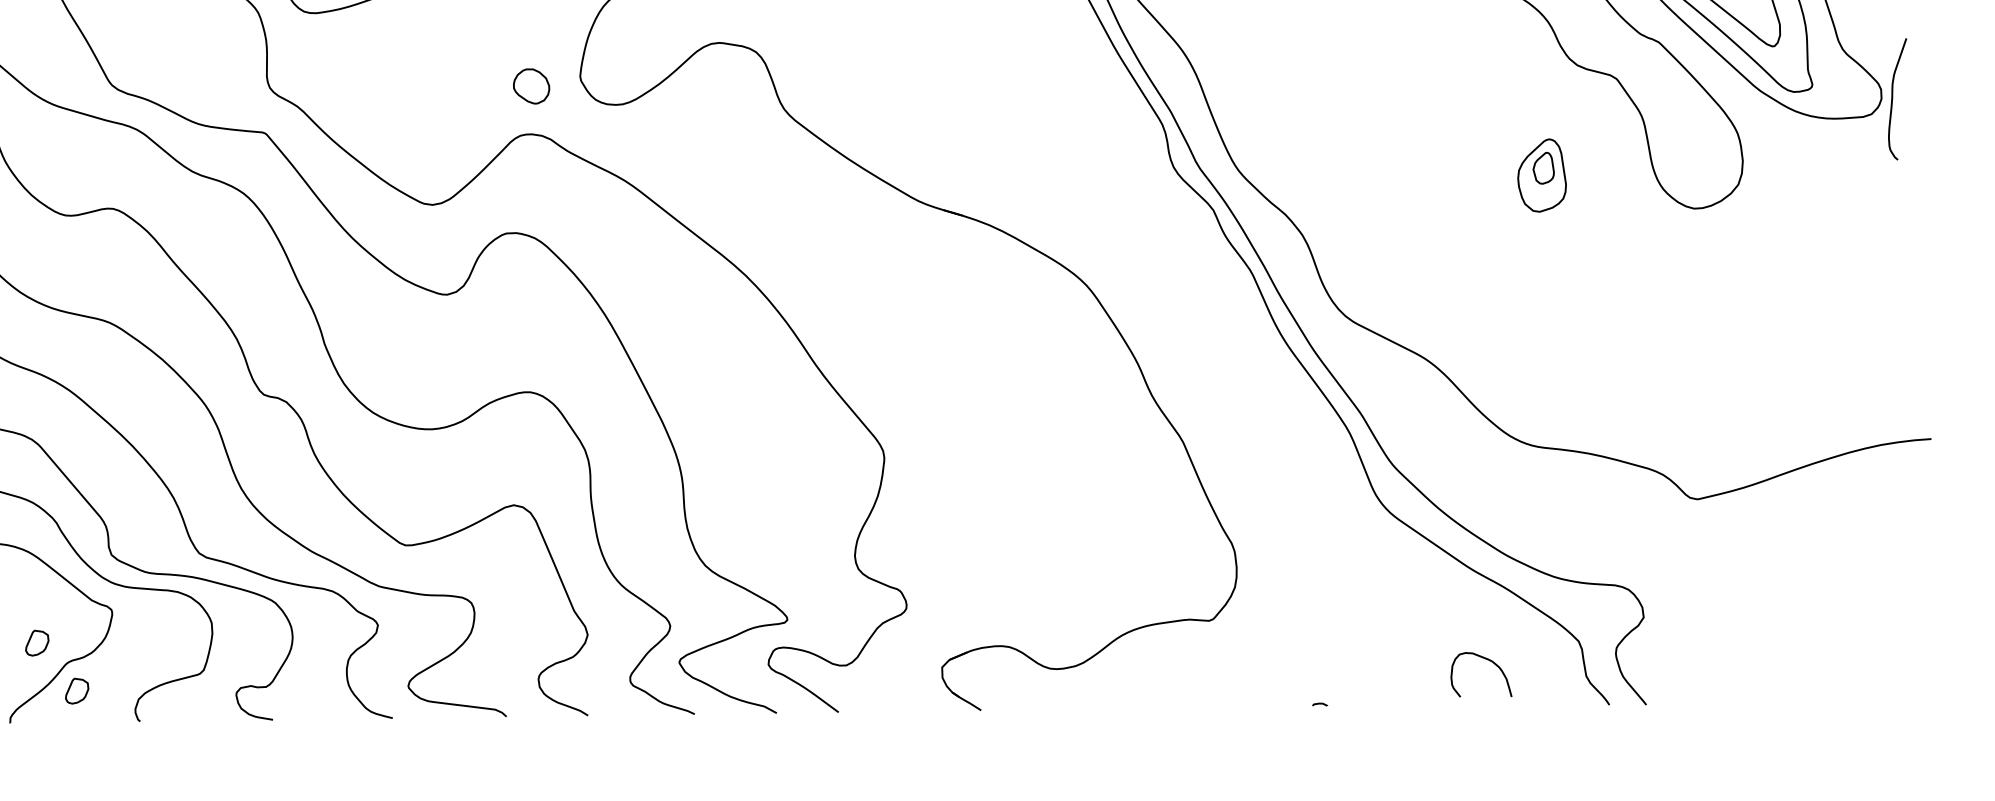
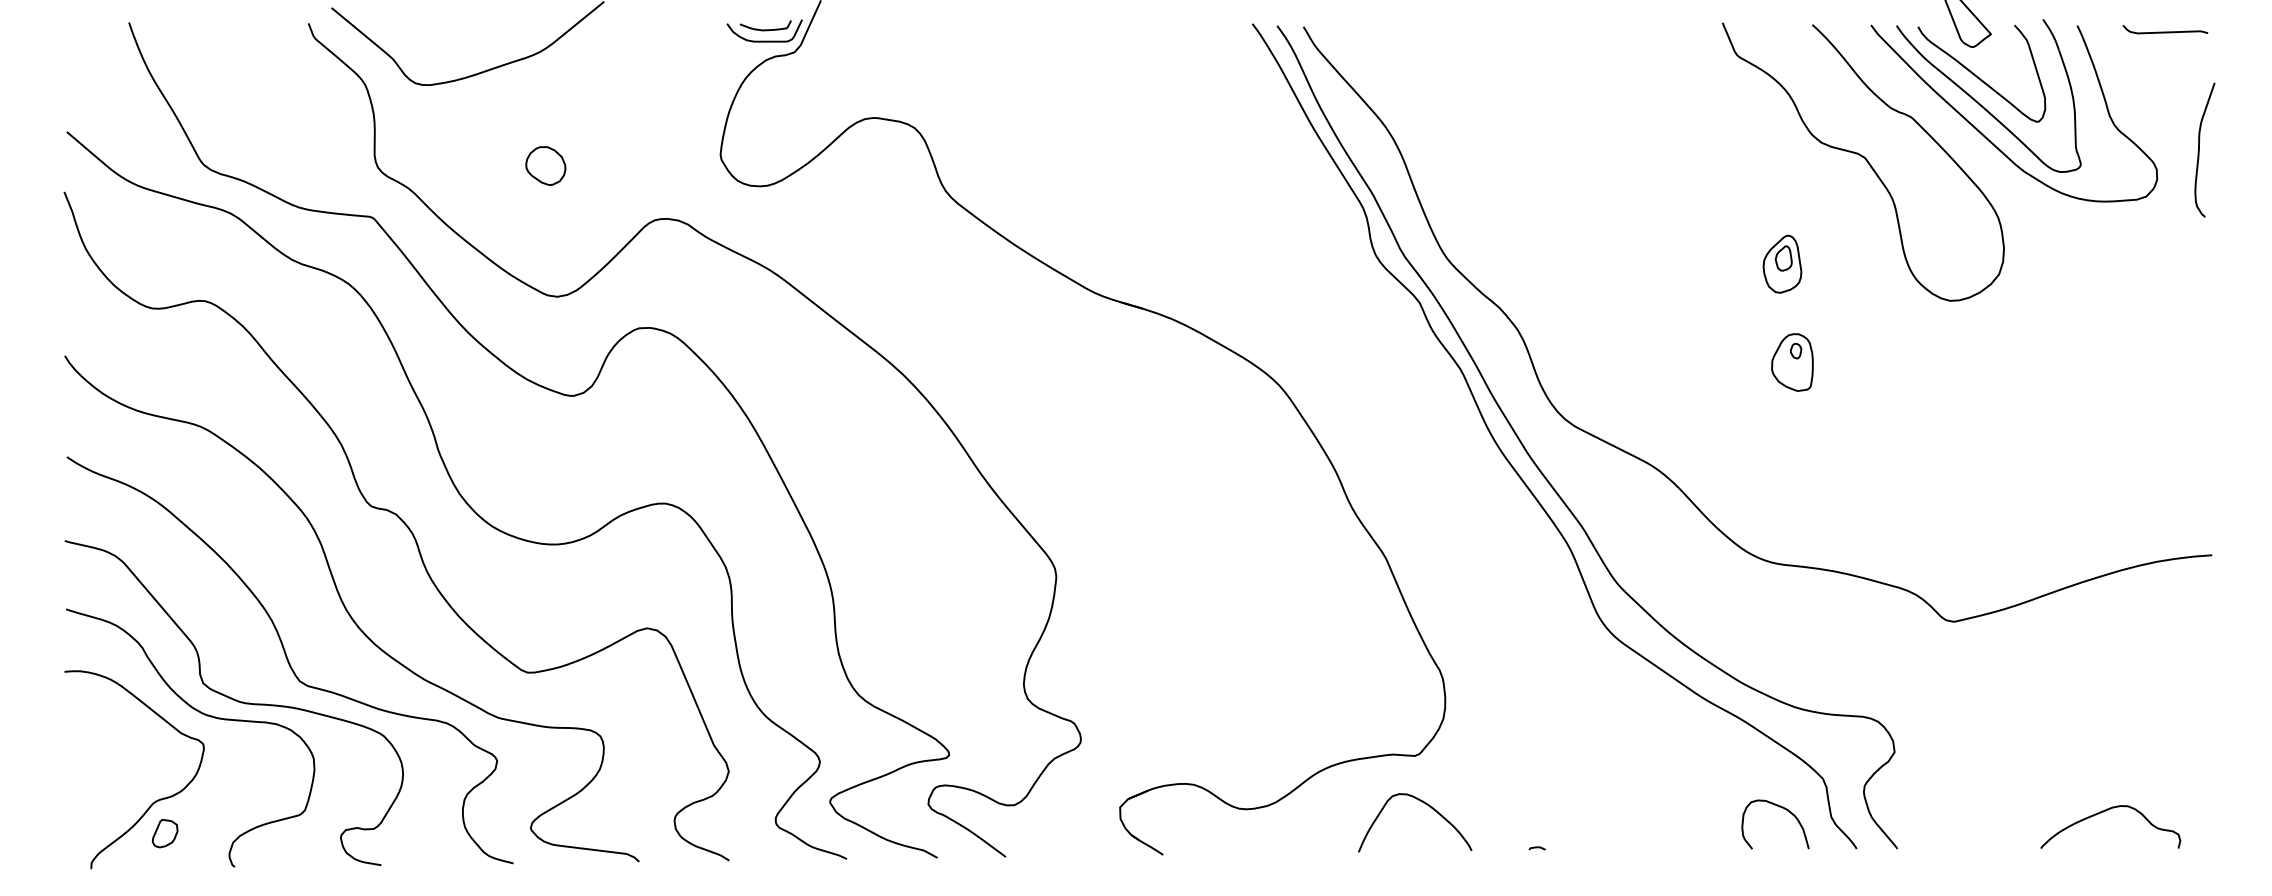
part: (531, 86) -> (545, 165), moved
curve: (1892, 98) -> (2199, 149), moved
part: (1542, 174) -> (1782, 263), size x0.71
part: (1551, 264) -> (1792, 362), added
part: (36, 643) -> (120, 780), removed
curve: (1485, 659) -> (1779, 807), moved
curve: (1222, 667) -> (1429, 807), added
curve: (1832, 672) -> (2103, 812), added

